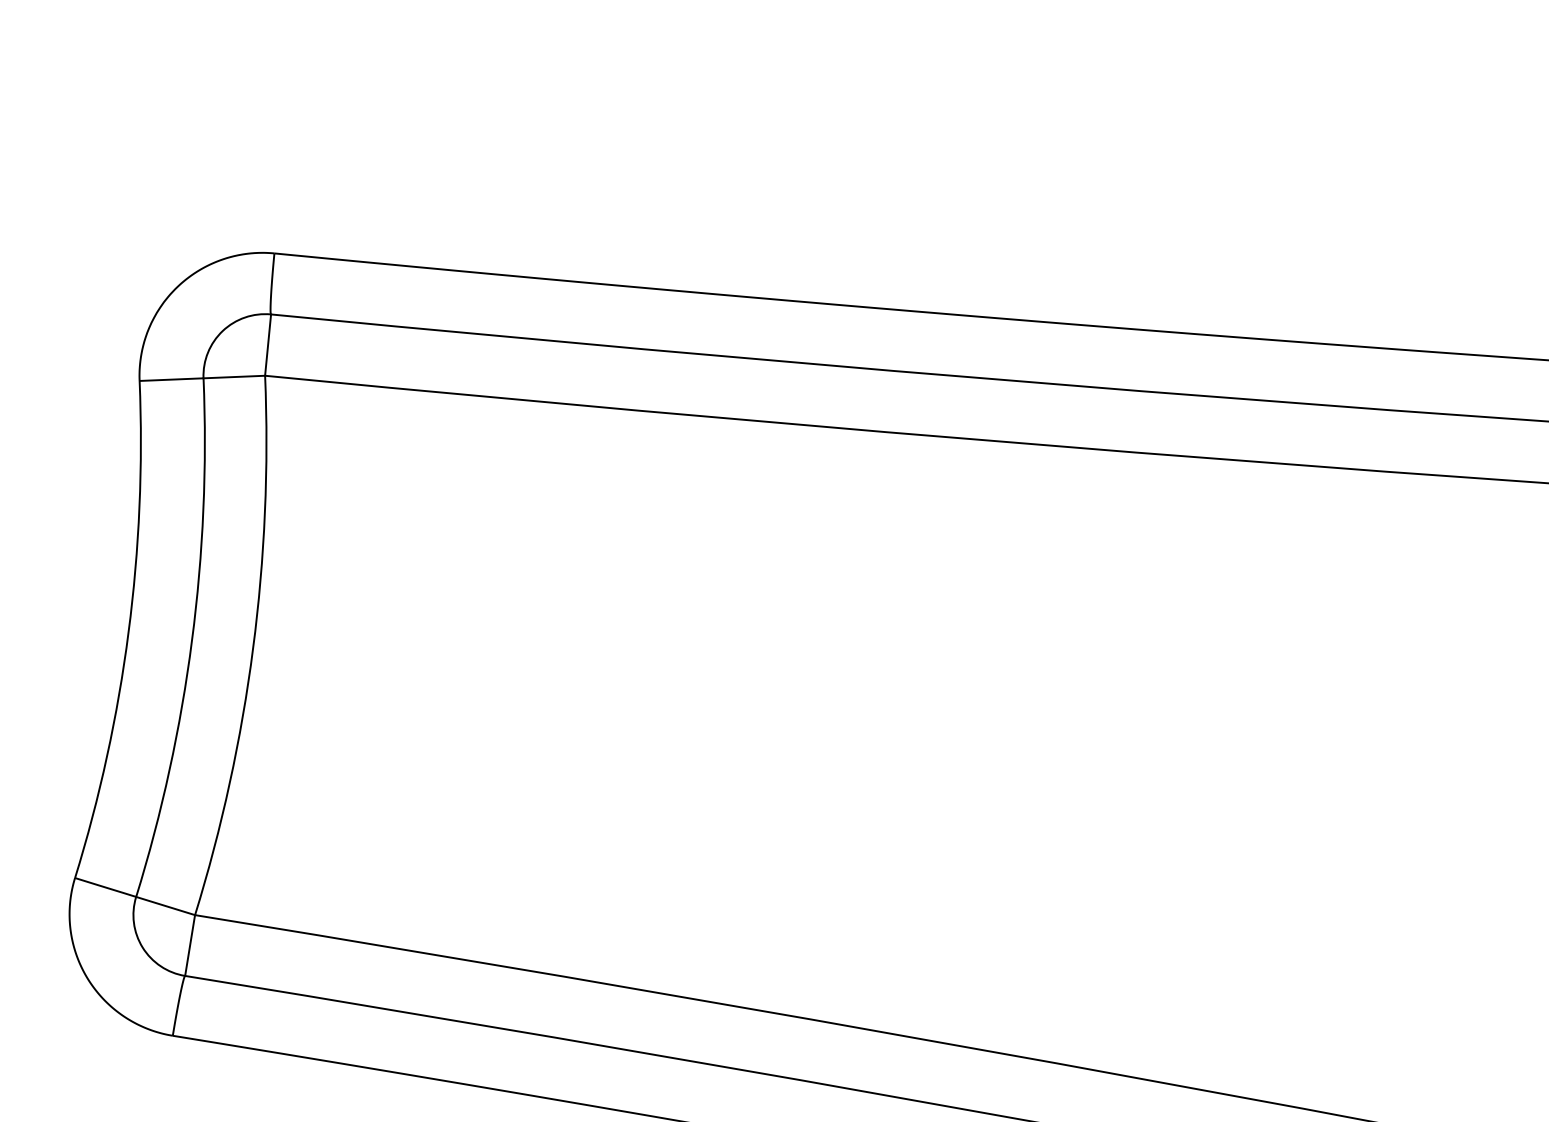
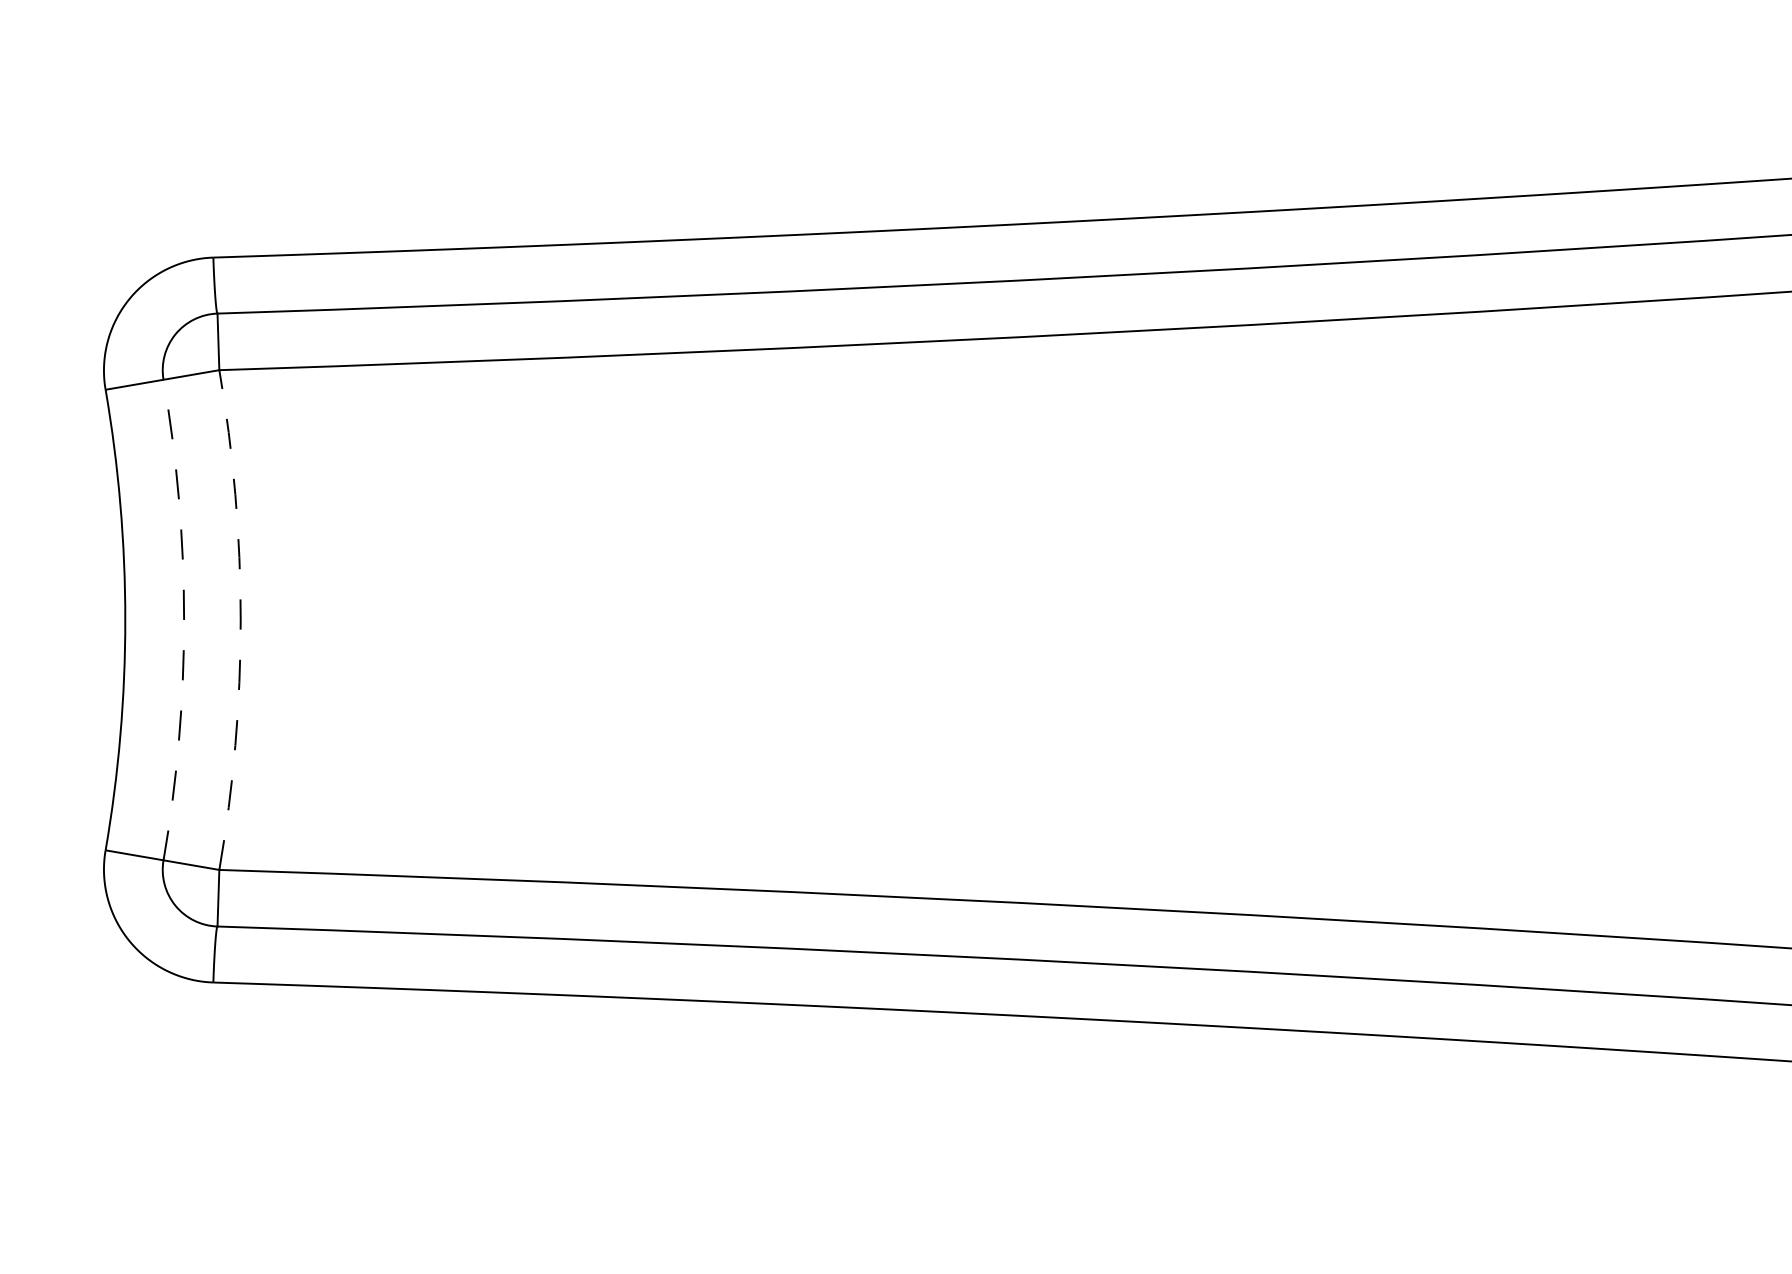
arc: (192, 641) -> (184, 620), solid -> dashed
arc: (252, 648) -> (240, 620), solid -> dashed

